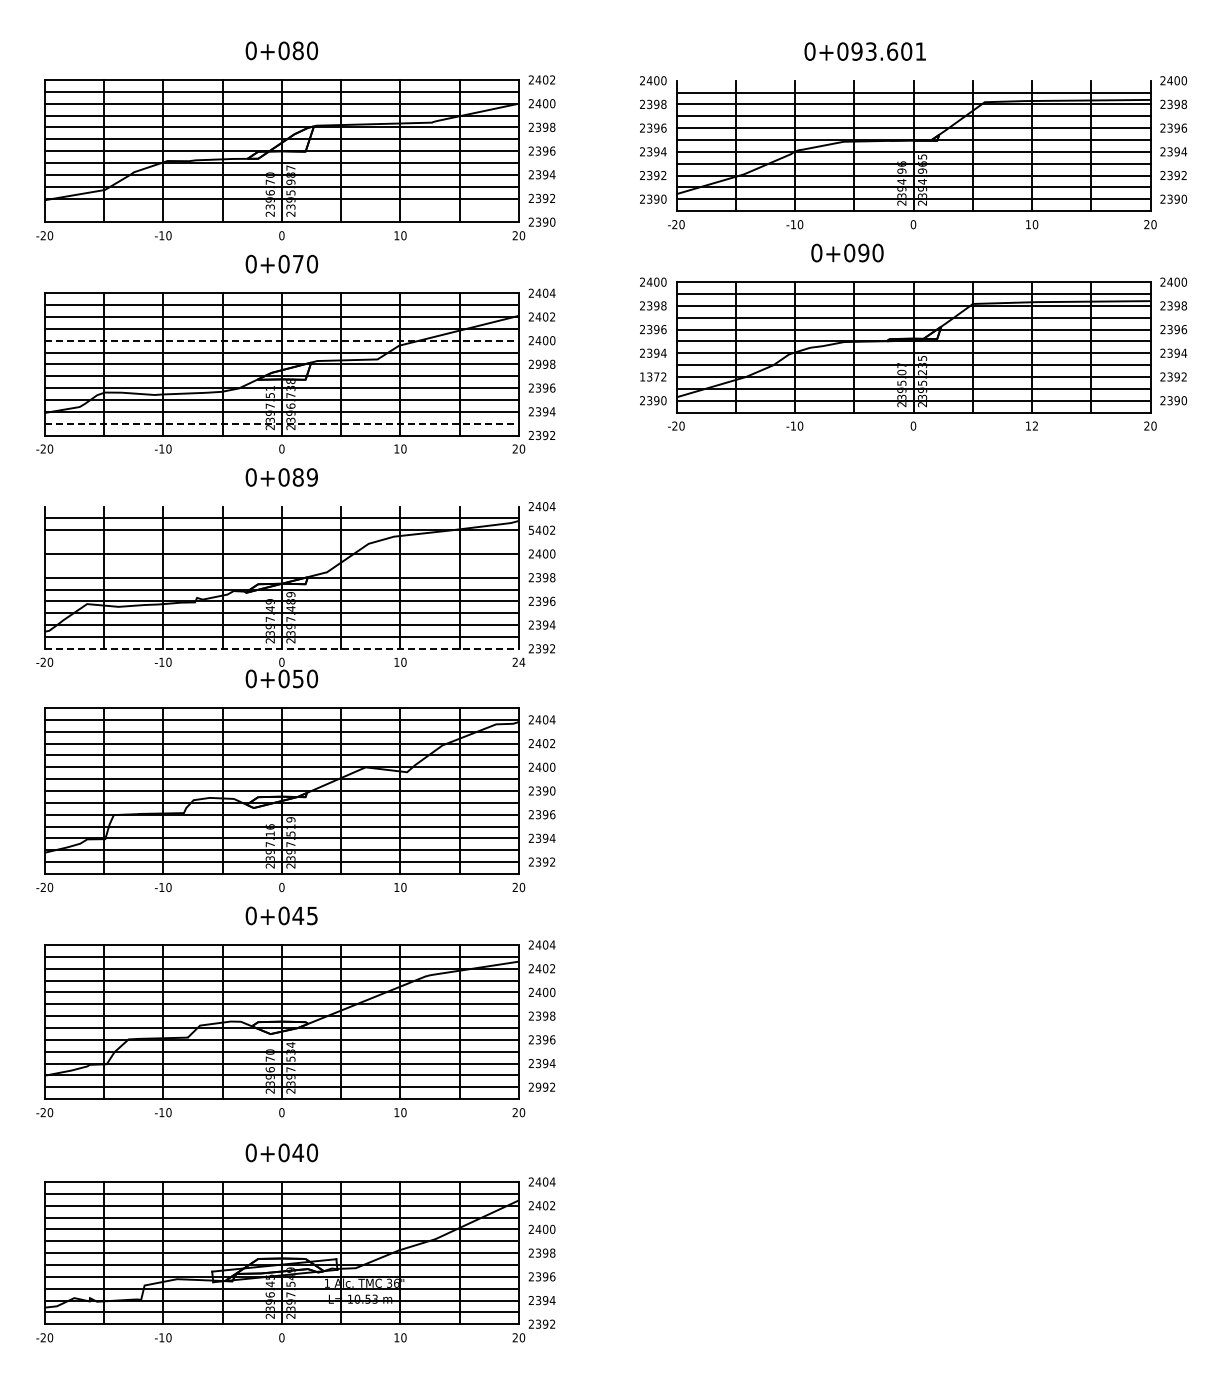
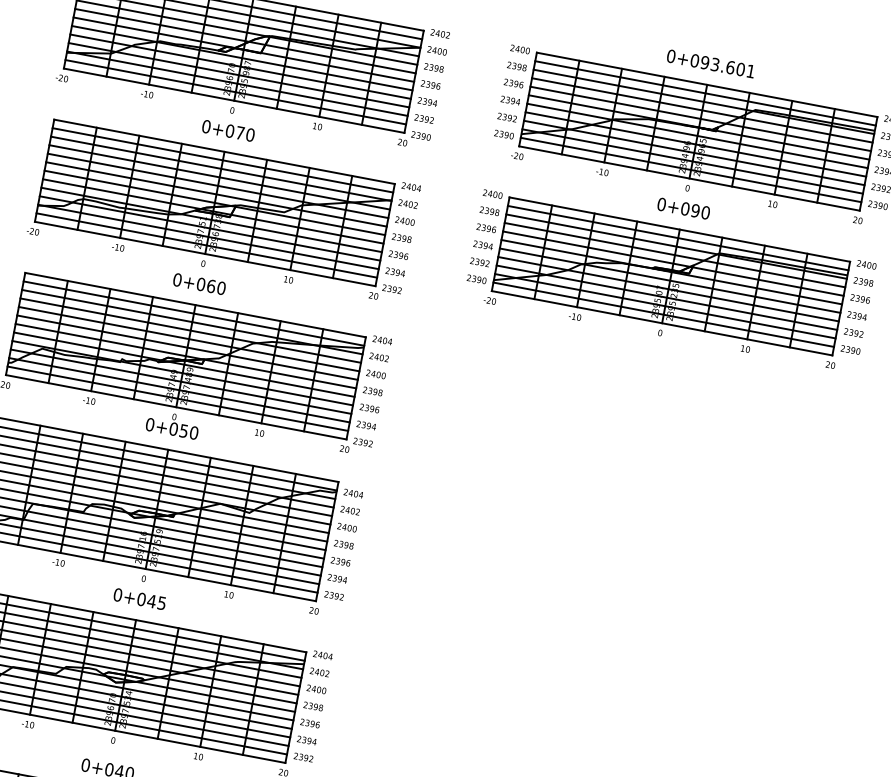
text: (864, 51) -> (710, 63), moved
line: (913, 80) -> (707, 84), added
line: (281, 210) -> (235, 92), added
text: (847, 252) -> (683, 208), moved
line: (281, 340) -> (217, 185), dashed -> solid
text: (538, 363) -> (399, 237), 2998 -> 2398
text: (649, 376) -> (477, 261), 1372 -> 2392
line: (281, 423) -> (206, 245), dashed -> solid
text: (1035, 425) -> (748, 349), 12 -> 10
text: (304, 477) -> (215, 287), 0+089 -> 0+060
line: (281, 506) -> (195, 304), added
text: (530, 529) -> (371, 355), 5402 -> 2402
line: (281, 542) -> (190, 330), added
line: (281, 565) -> (187, 347), added
line: (281, 648) -> (176, 406), dashed -> solid
text: (522, 661) -> (347, 449), 24 -> 20
text: (552, 790) -> (351, 545), 2390 -> 2398
text: (538, 1086) -> (301, 756), 2992 -> 2392

